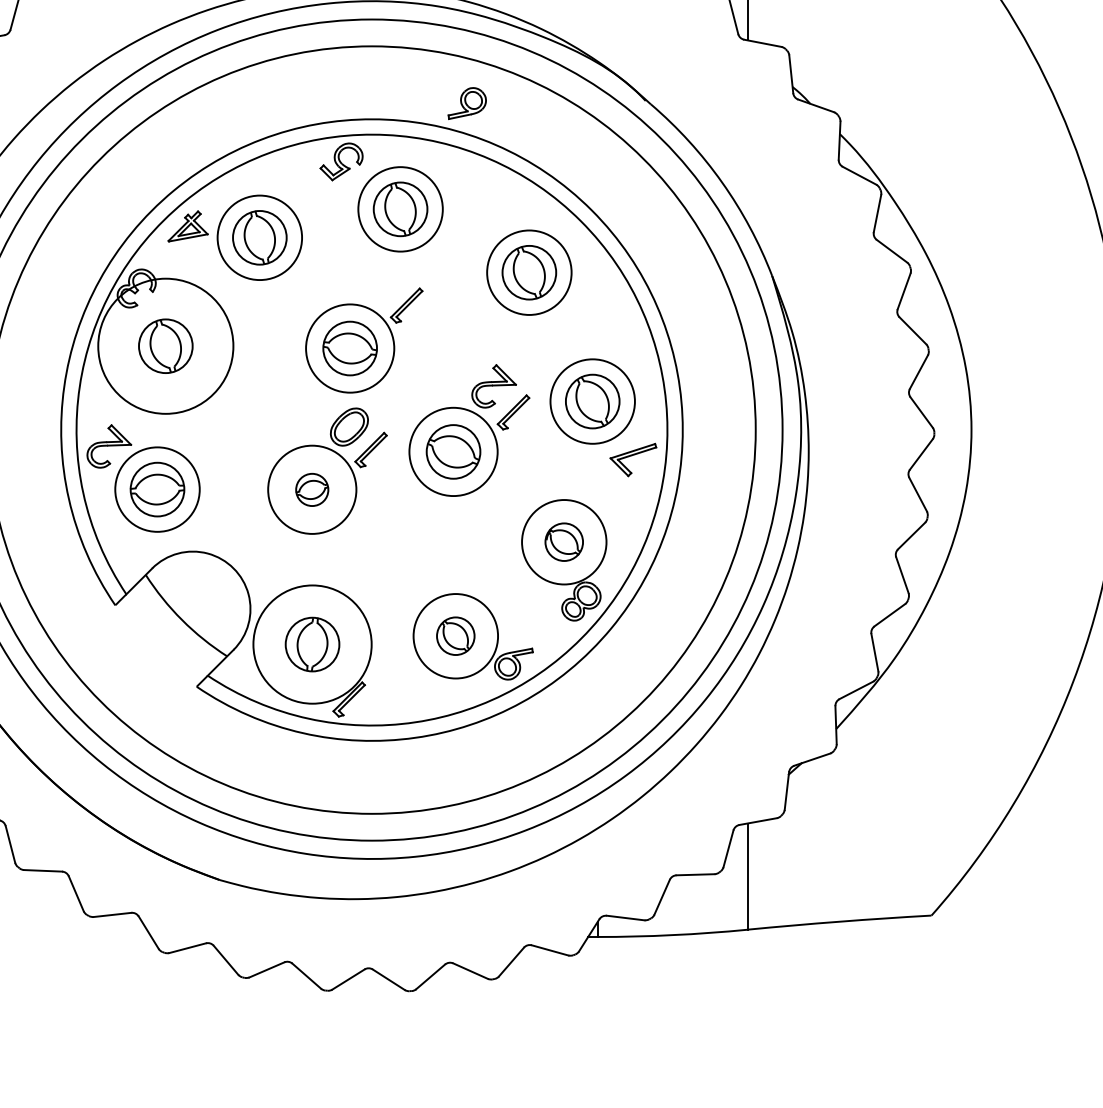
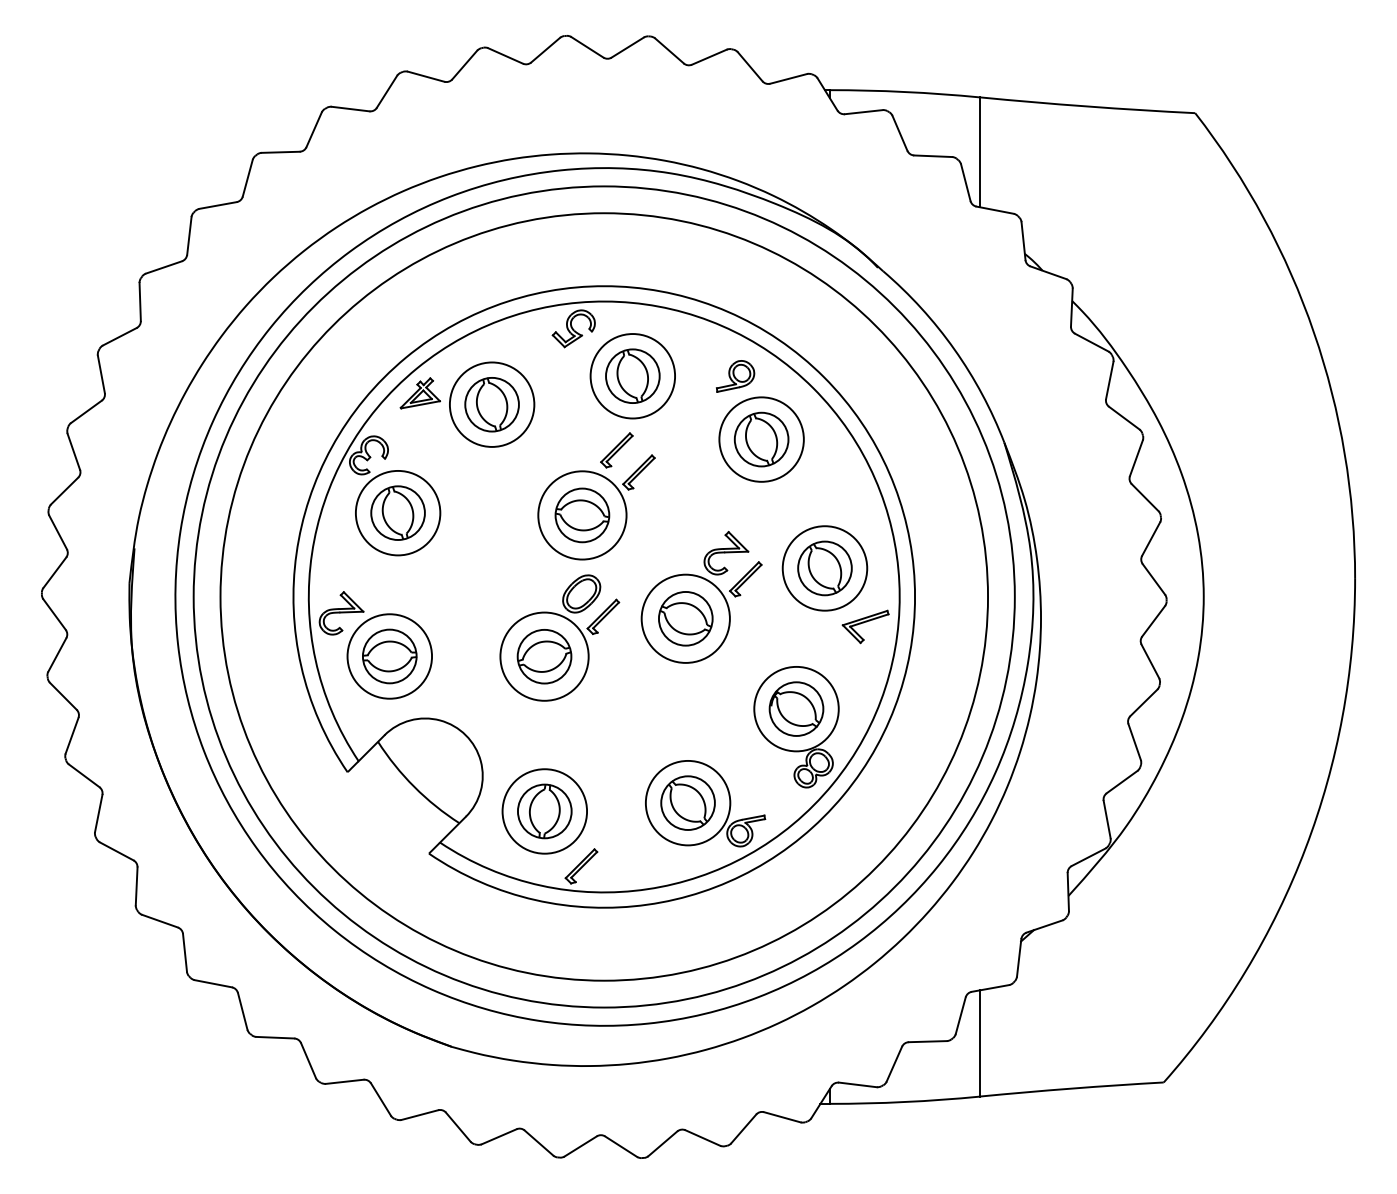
part: (467, 103) -> (735, 376), moved
part: (384, 283) -> (616, 450), added
circle: (165, 345) -> (397, 512), size x0.62
part: (312, 489) -> (544, 656), size x1.67
part: (564, 541) -> (796, 708), size x1.43
part: (455, 635) -> (687, 802), size x1.43
circle: (312, 644) -> (544, 811), size x0.71

